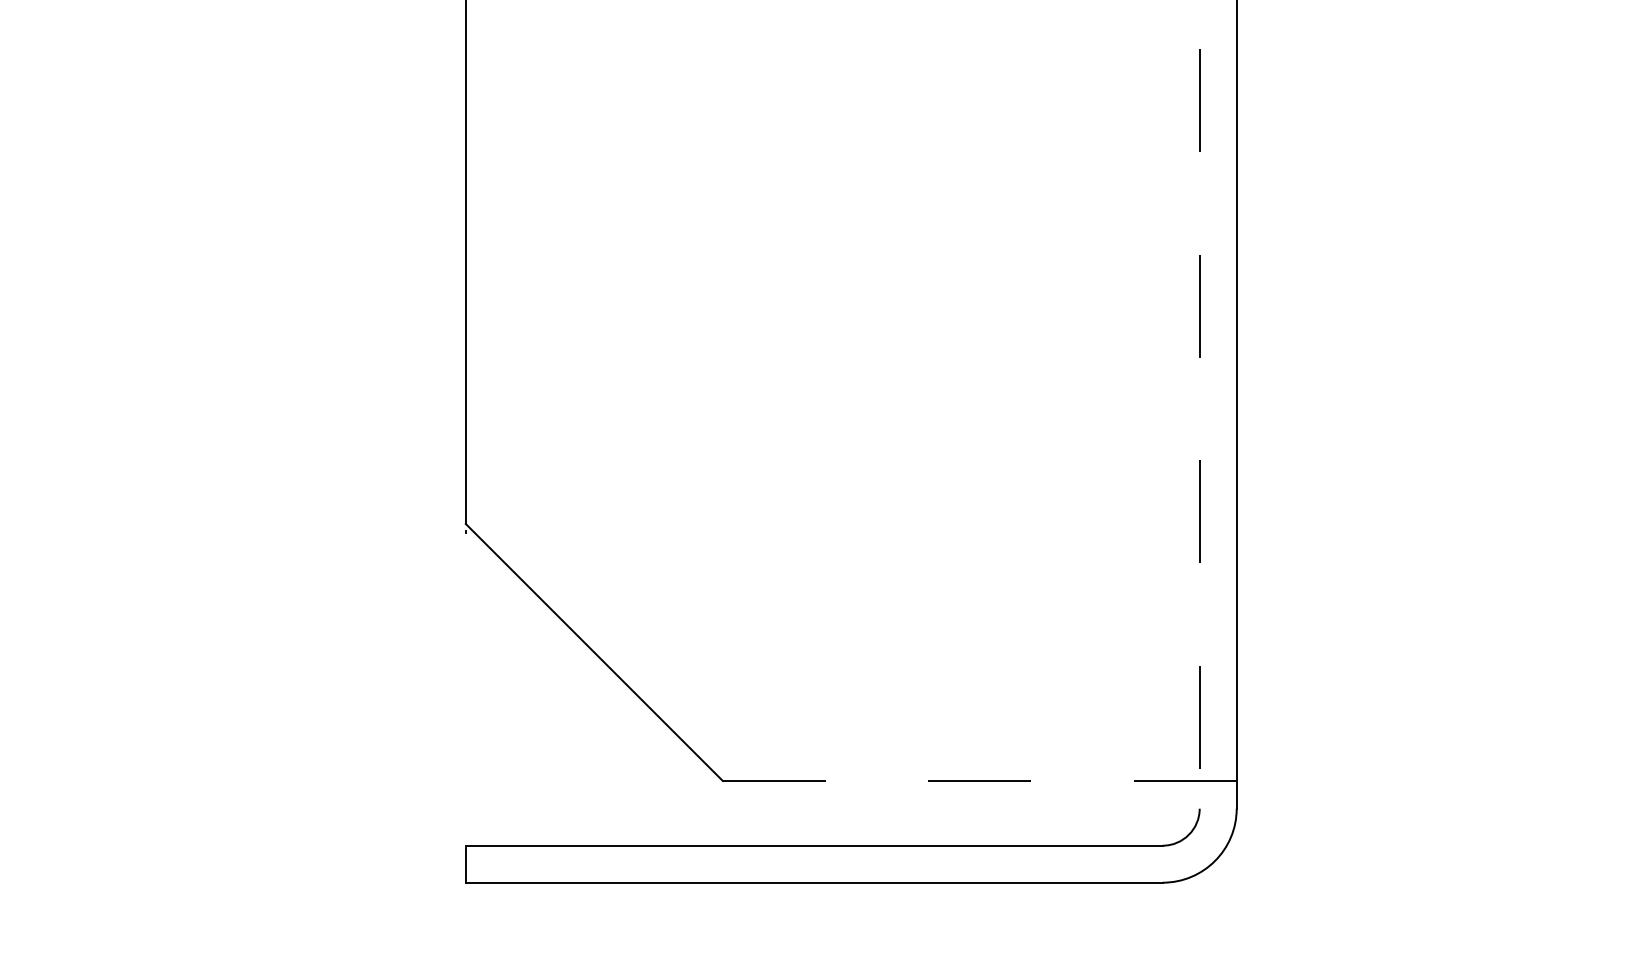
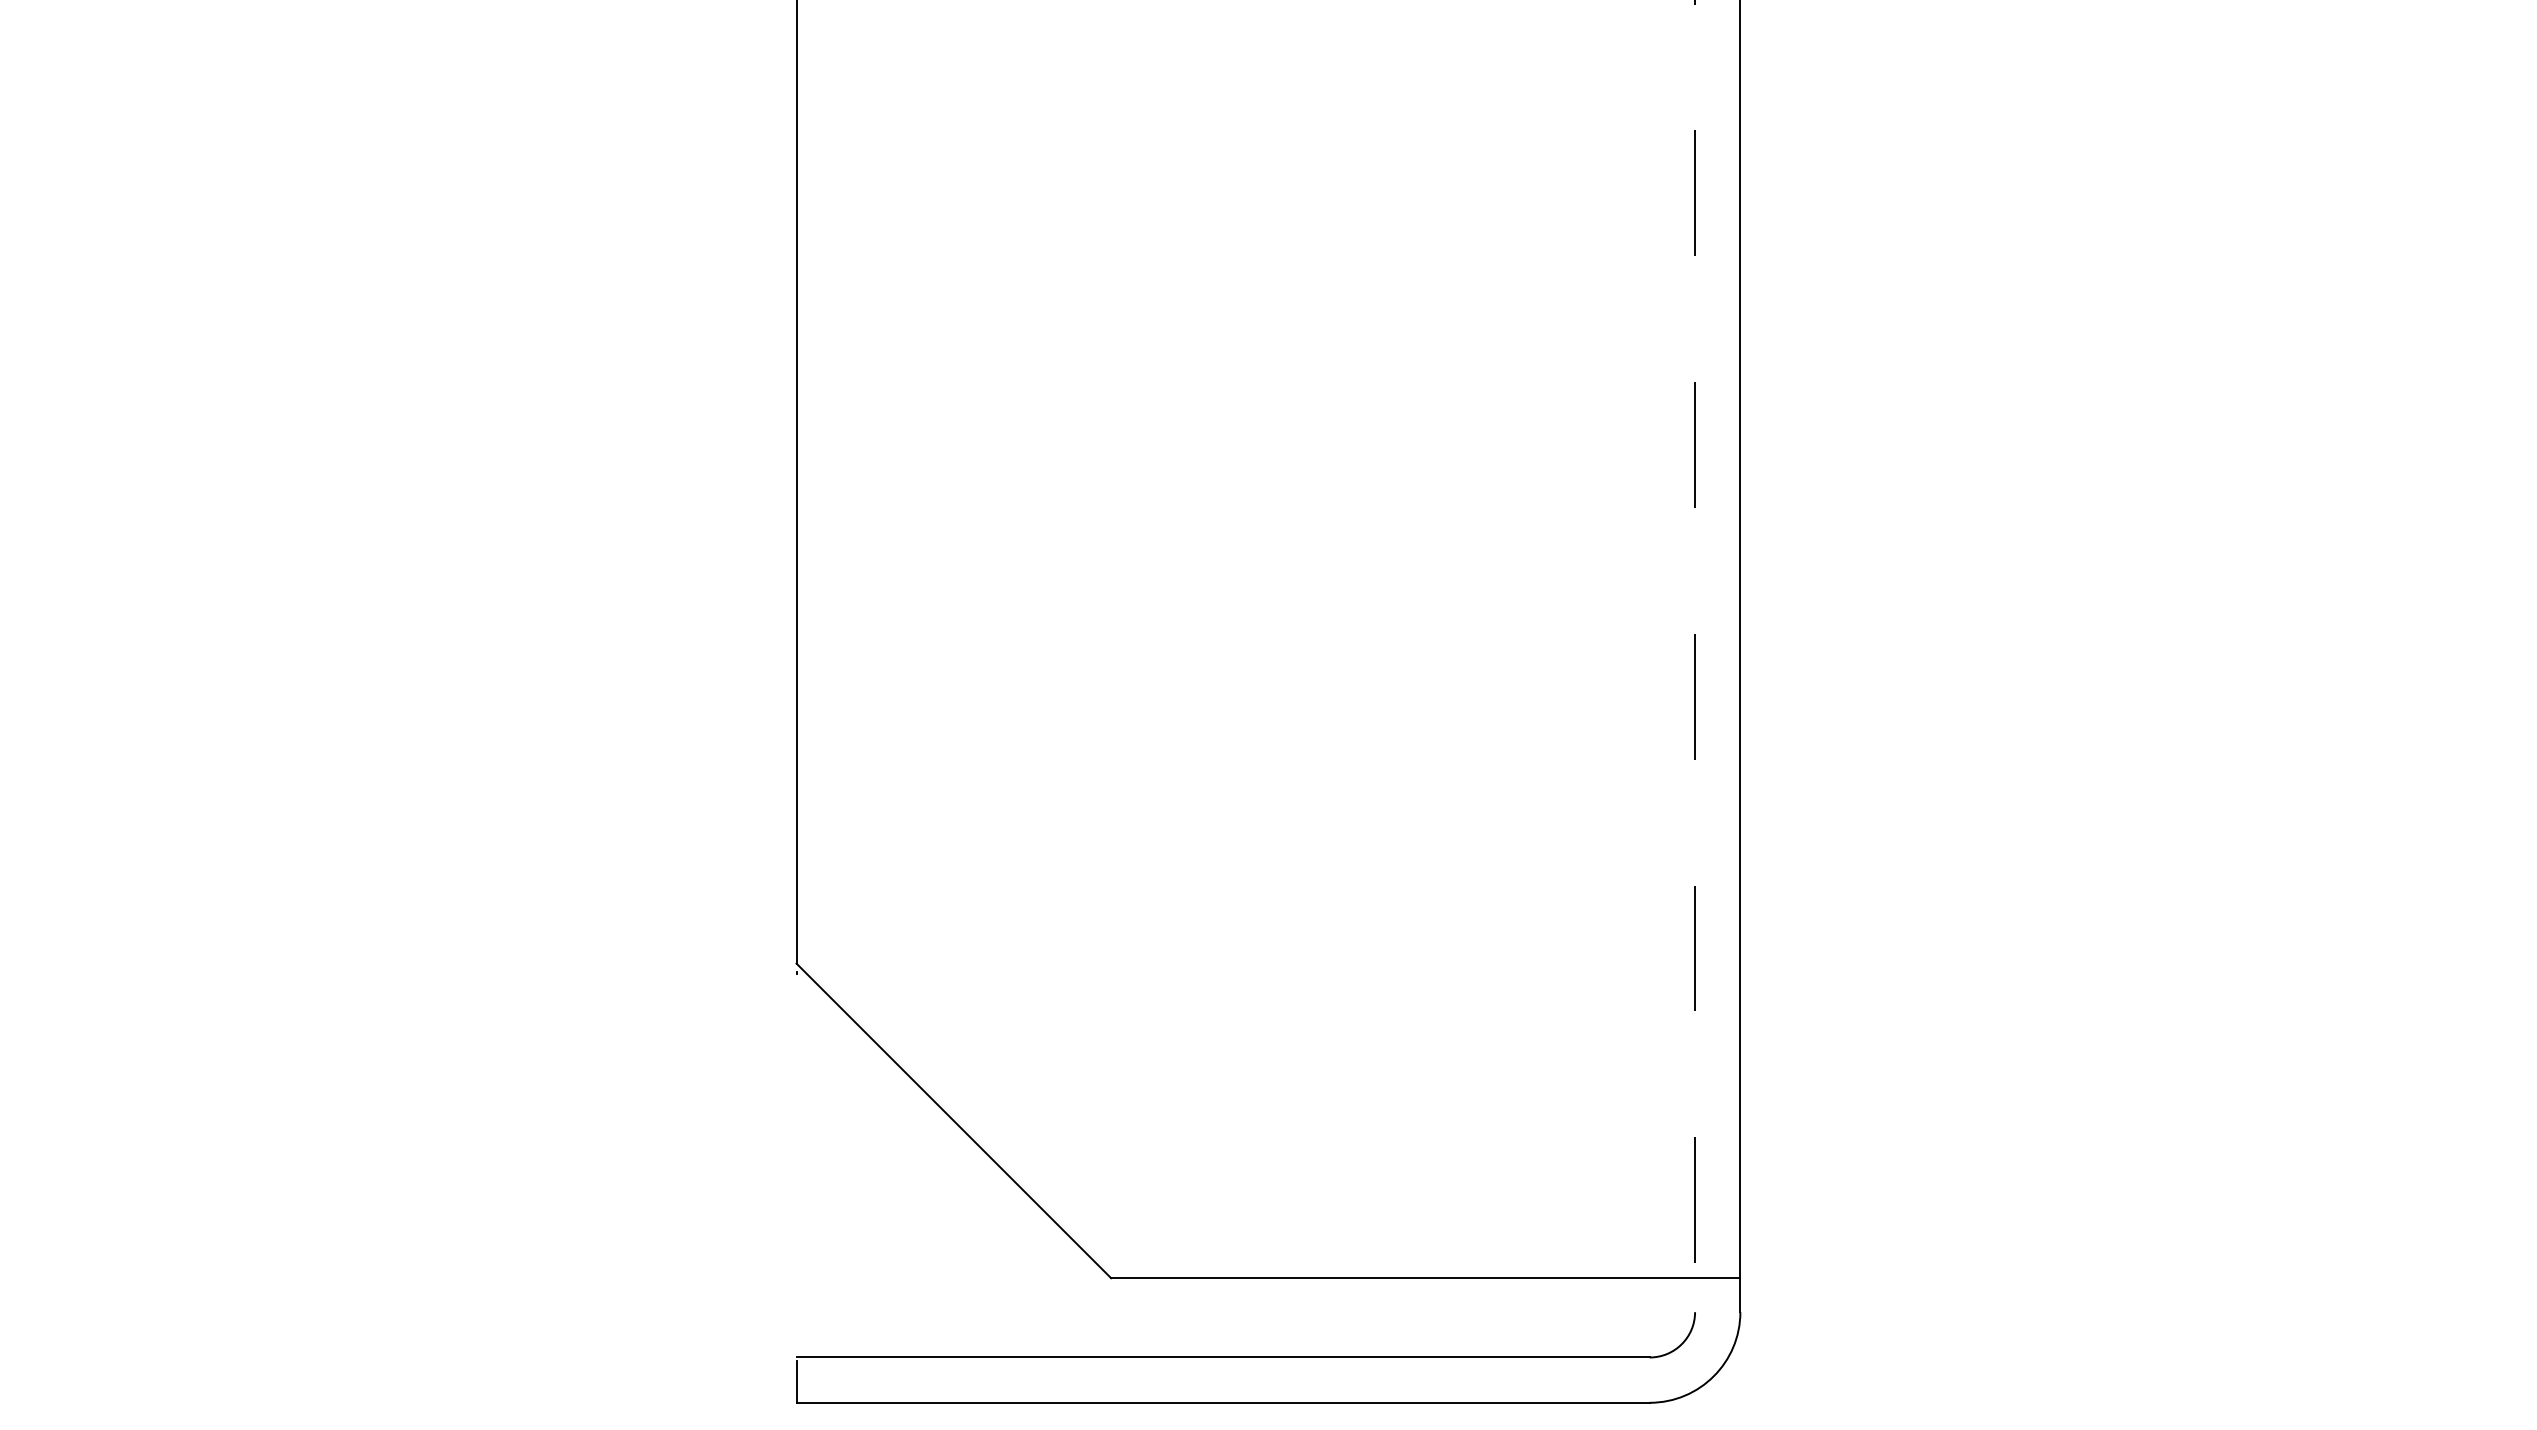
line: (979, 781) -> (1425, 1278), dashed -> solid

